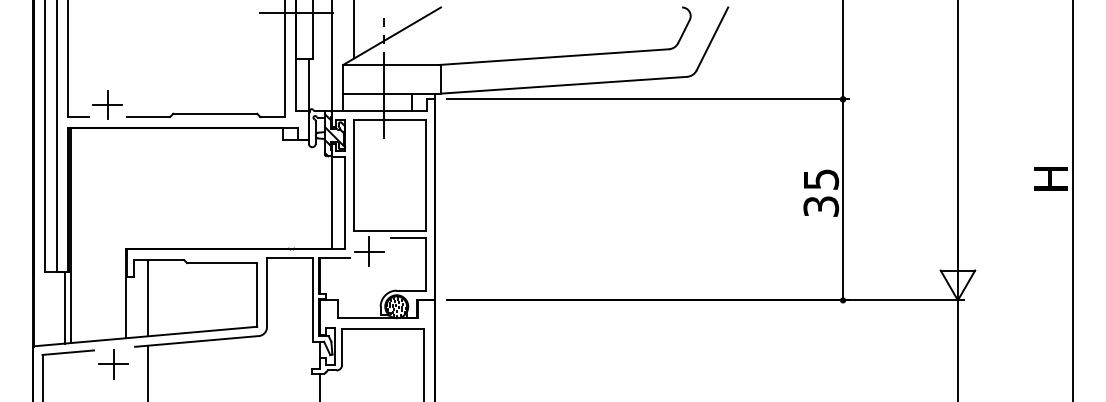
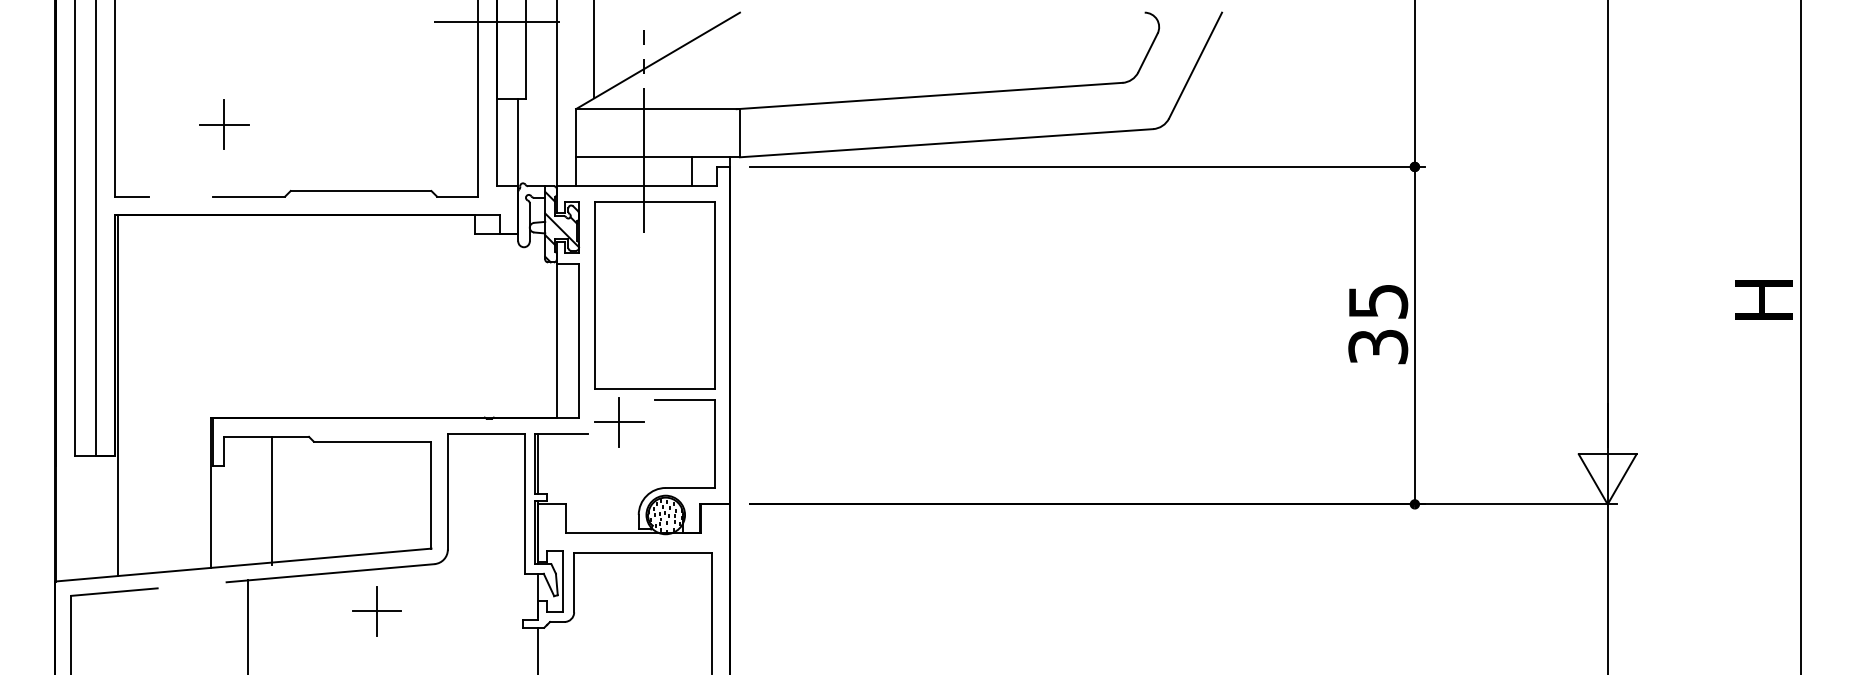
part: (107, 104) -> (223, 123), moved
line: (148, 298) -> (272, 501), moved
line: (64, 307) -> (108, 516), removed
part: (113, 364) -> (376, 611), moved

